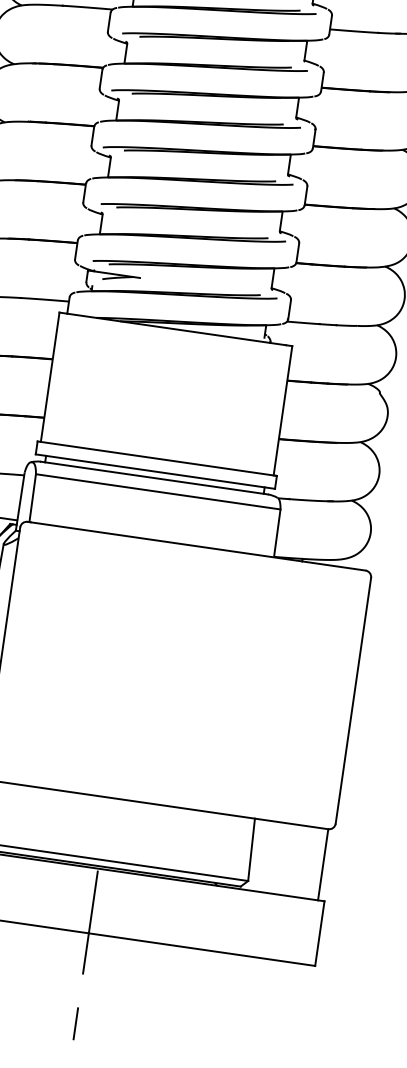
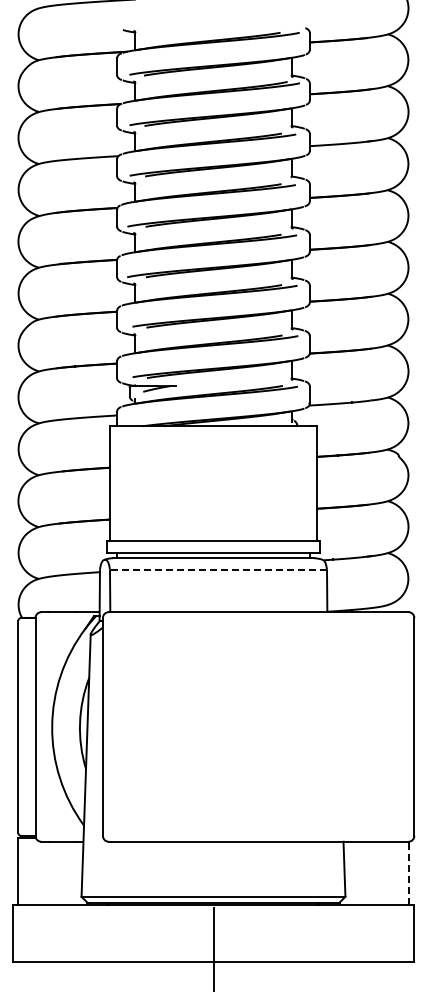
line: (158, 491) -> (218, 569), solid -> dashed
line: (323, 865) -> (408, 873), solid -> dashed

